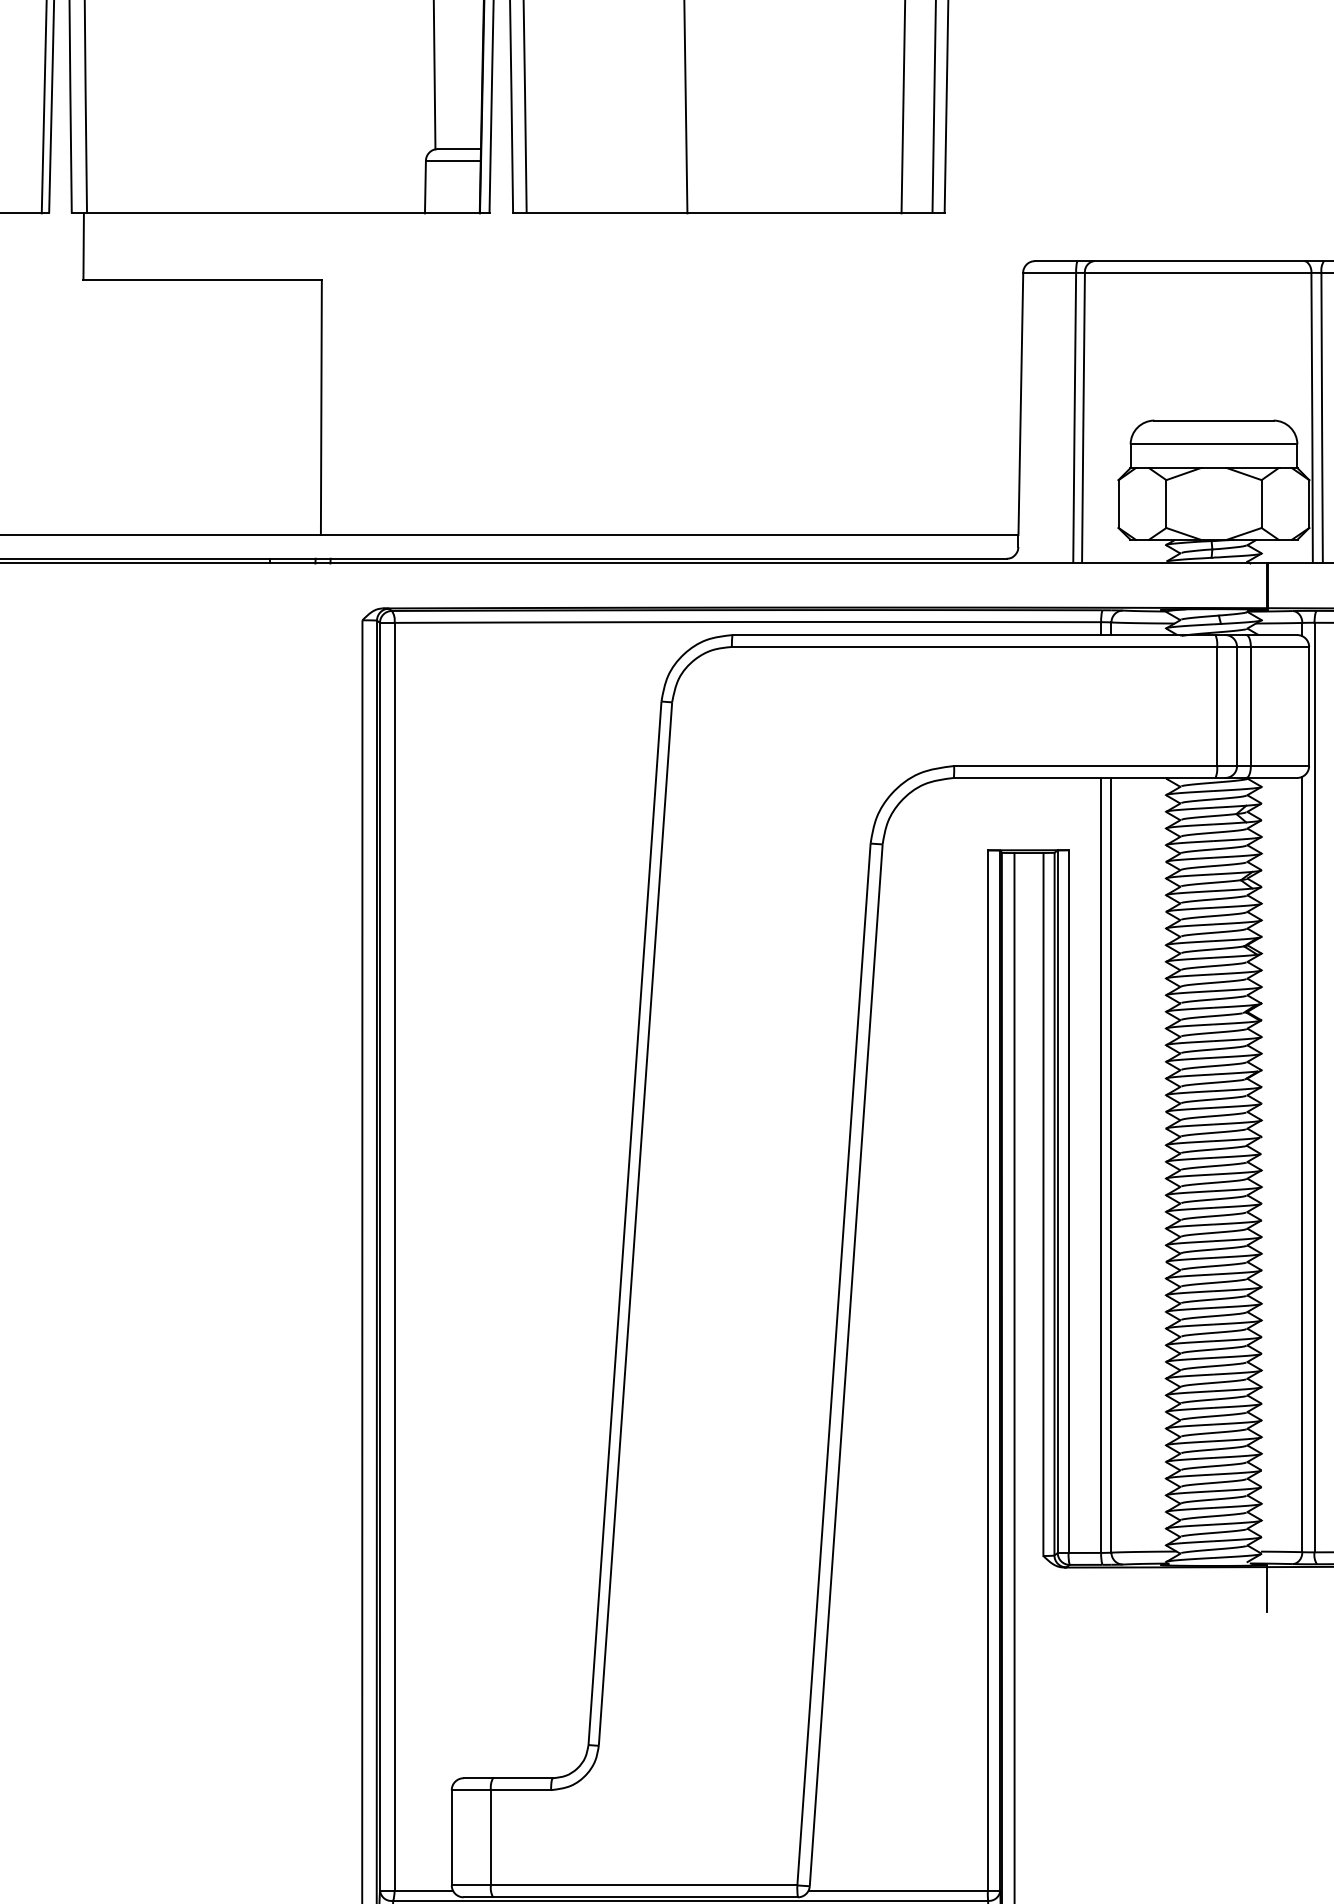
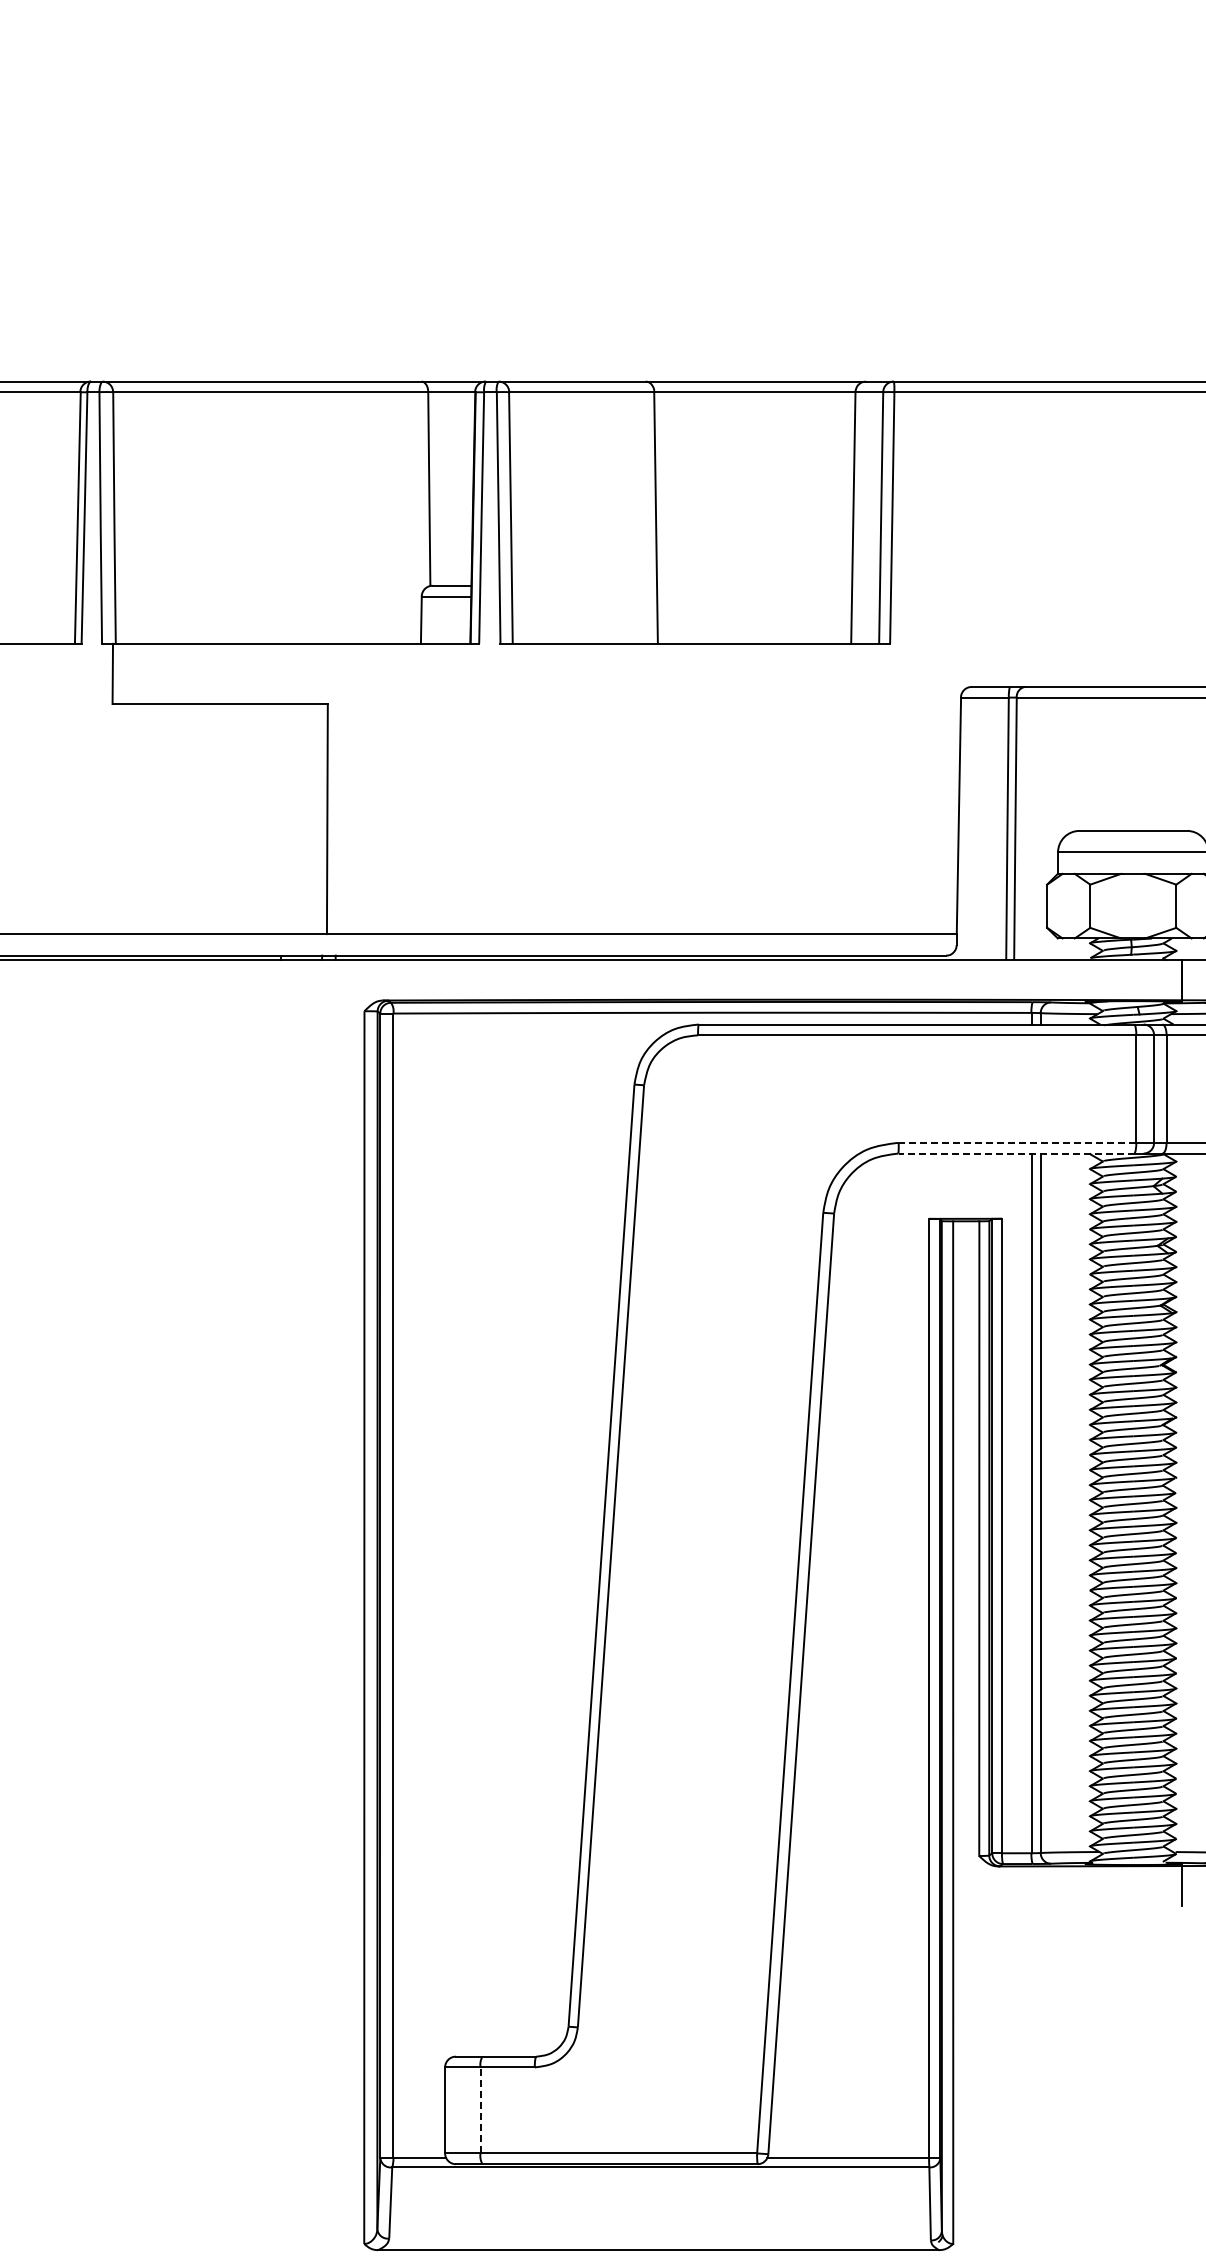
line: (1085, 765) -> (1017, 1142), solid -> dashed
line: (1084, 777) -> (1016, 1153), solid -> dashed
line: (490, 1836) -> (480, 2109), solid -> dashed

